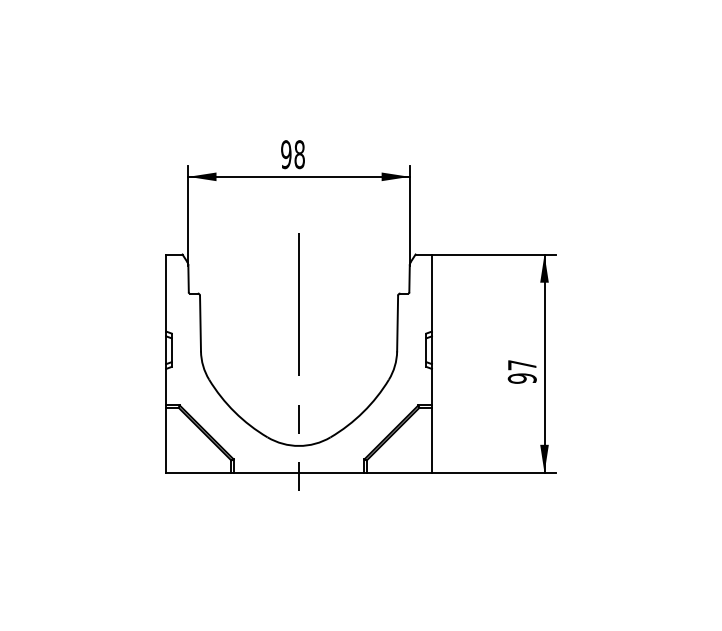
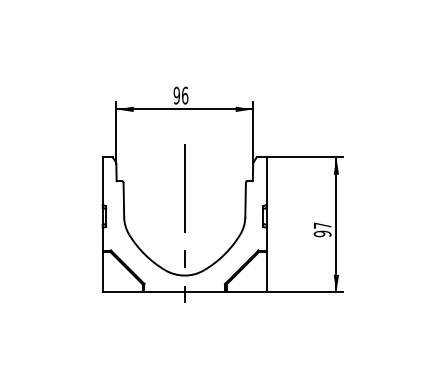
text: (300, 154) -> (185, 95), 98 -> 96

